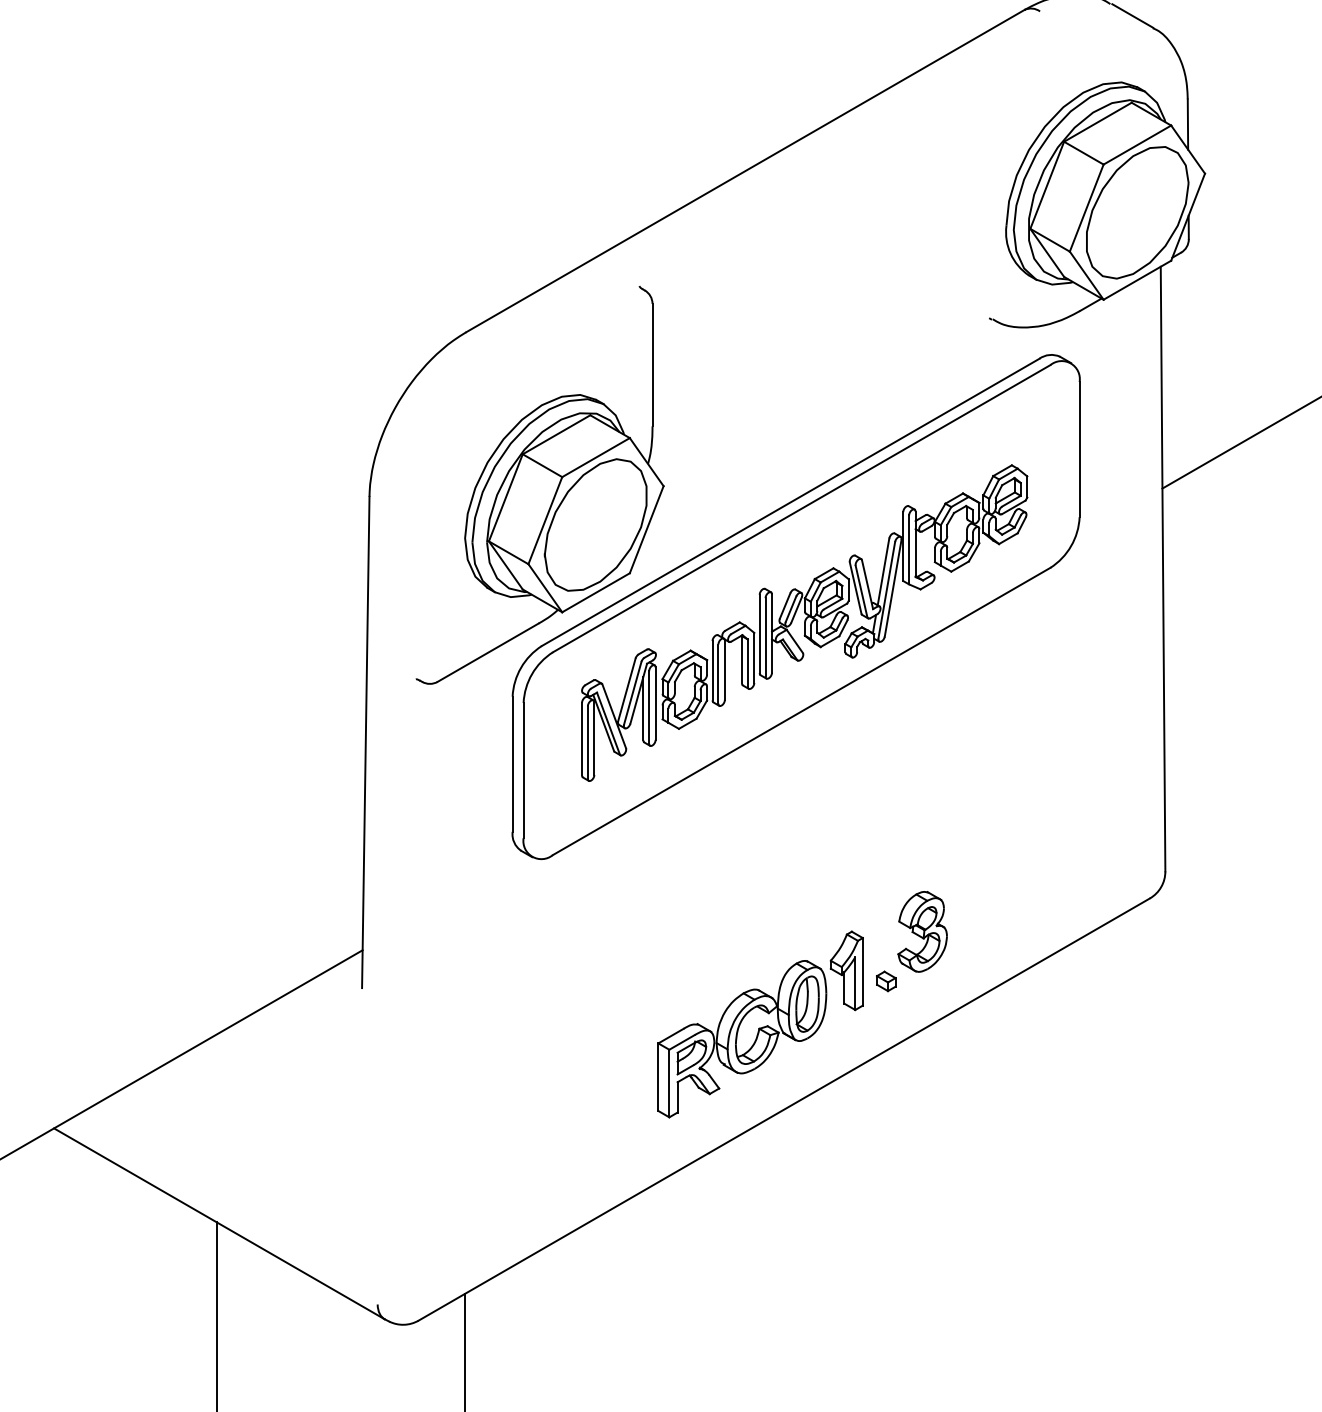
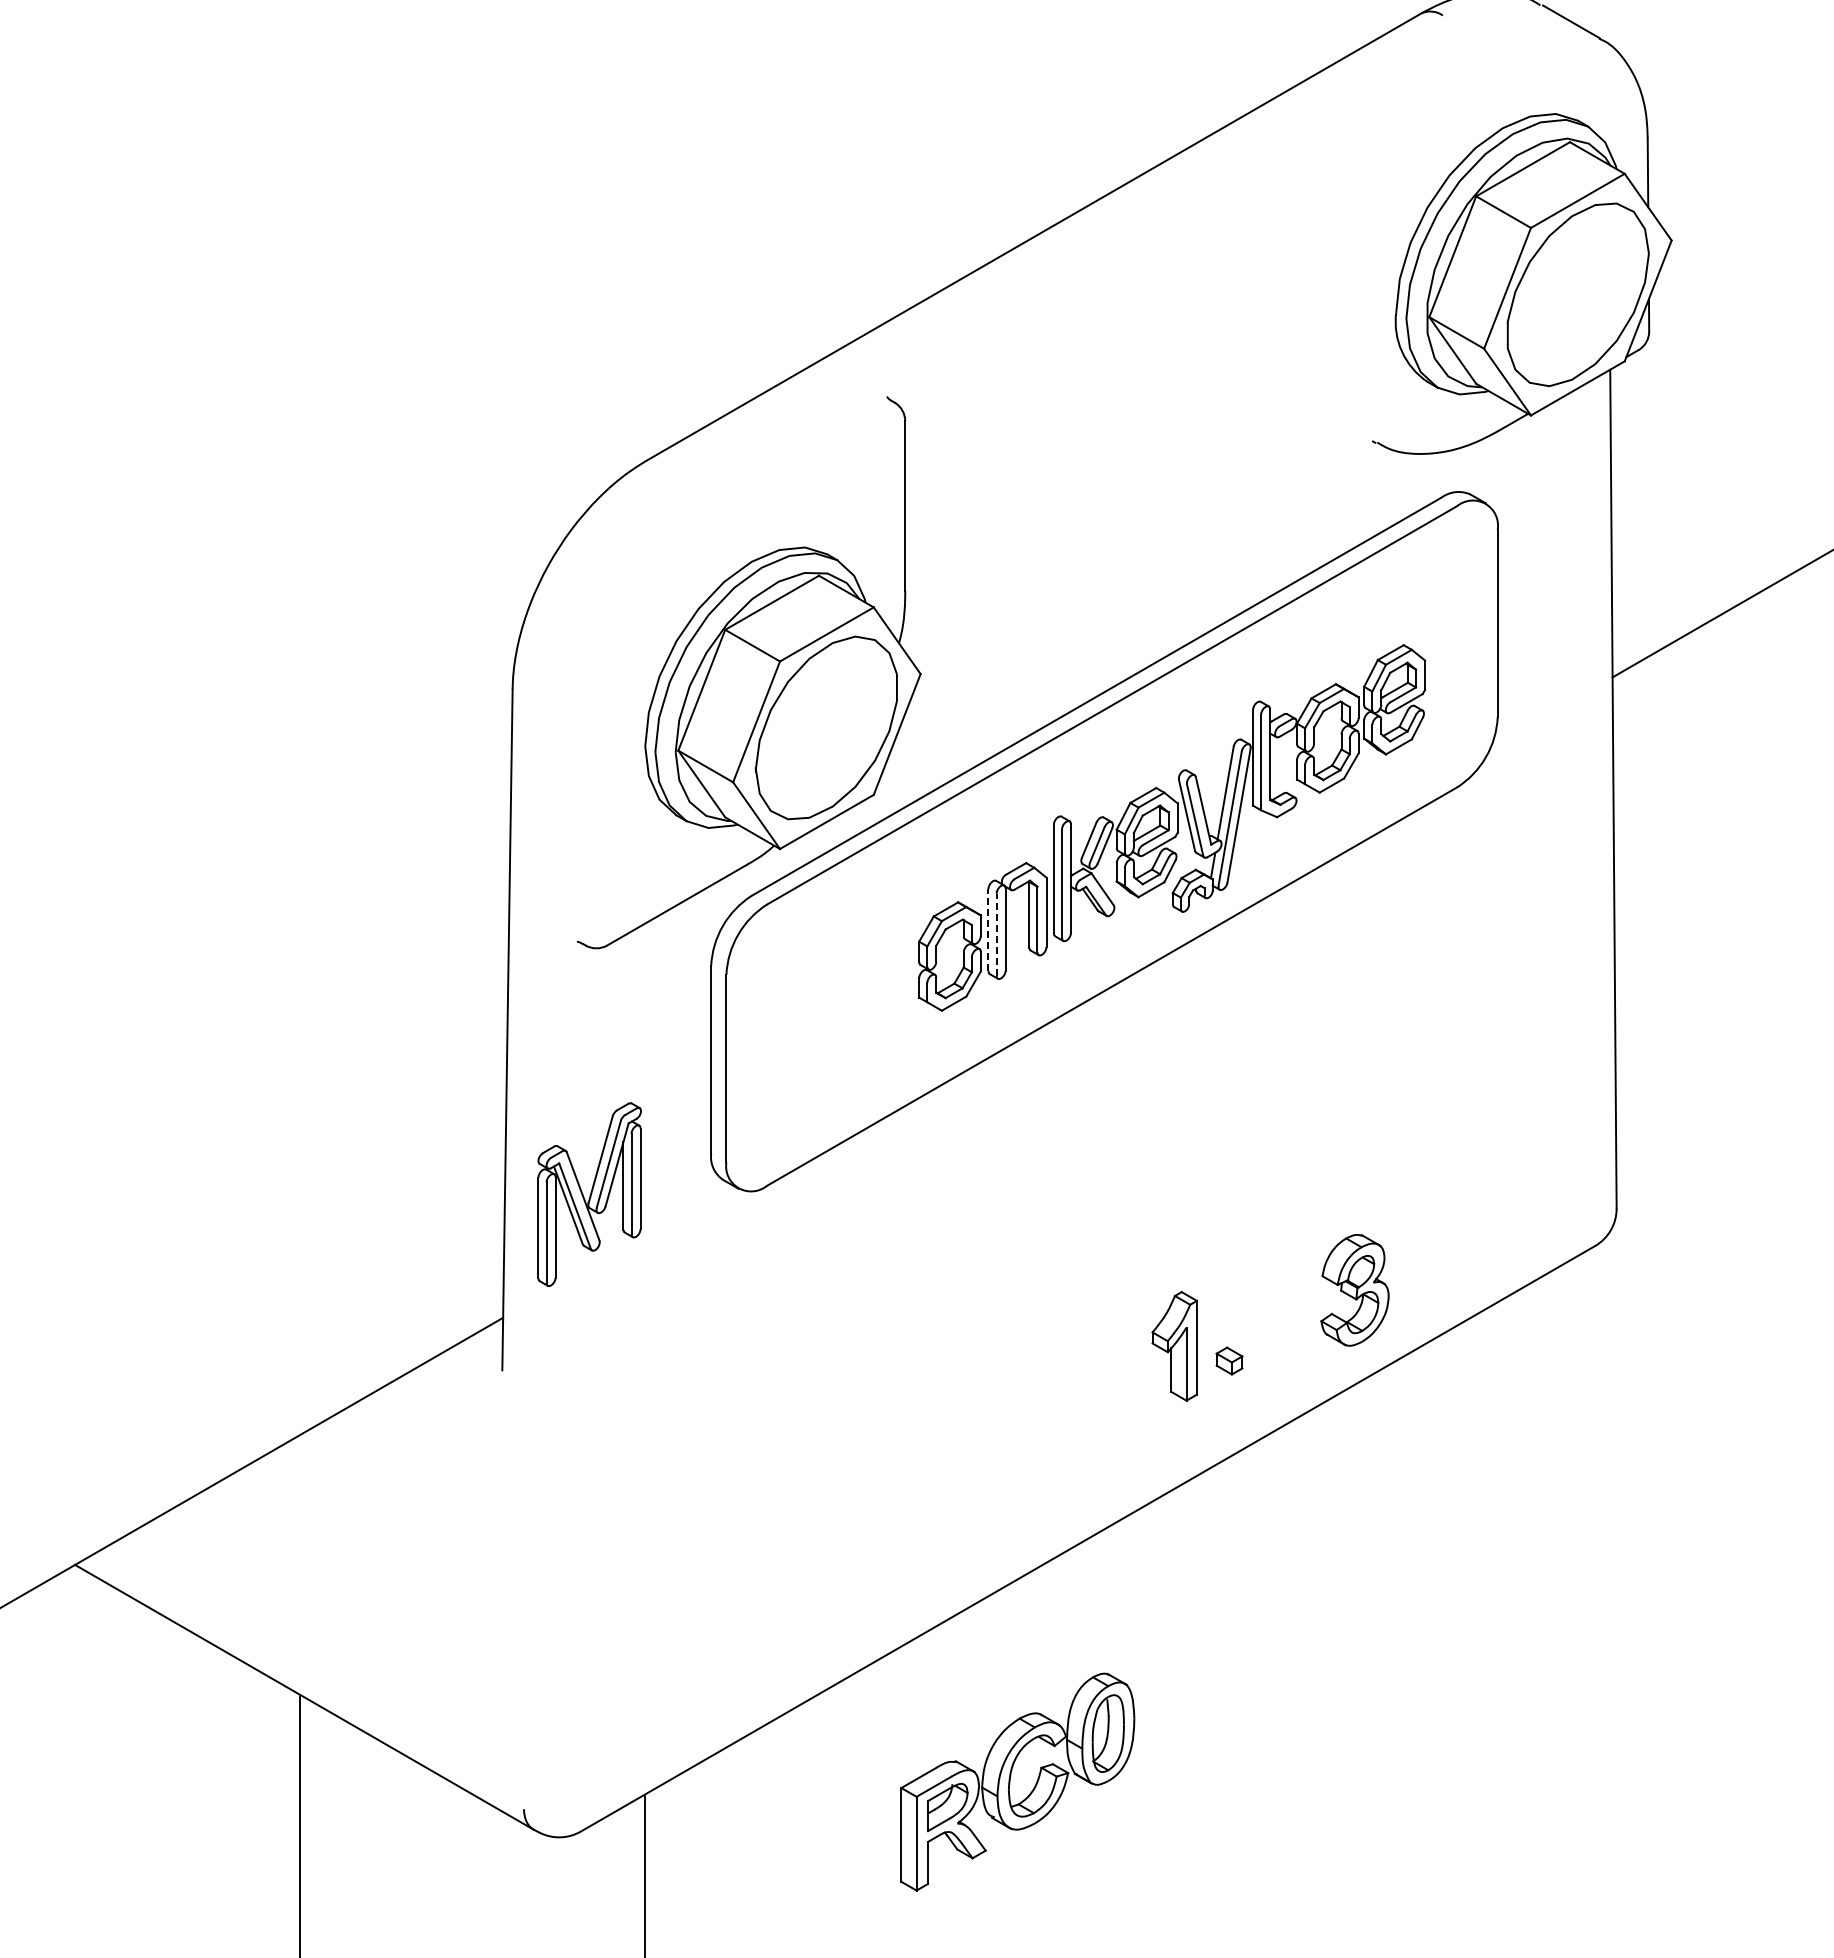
line: (712, 670) -> (988, 929), solid -> dashed
line: (718, 673) -> (996, 934), solid -> dashed
part: (618, 715) -> (589, 1194), moved
part: (922, 932) -> (1354, 1290), moved
part: (737, 1038) -> (1010, 1781), moved

